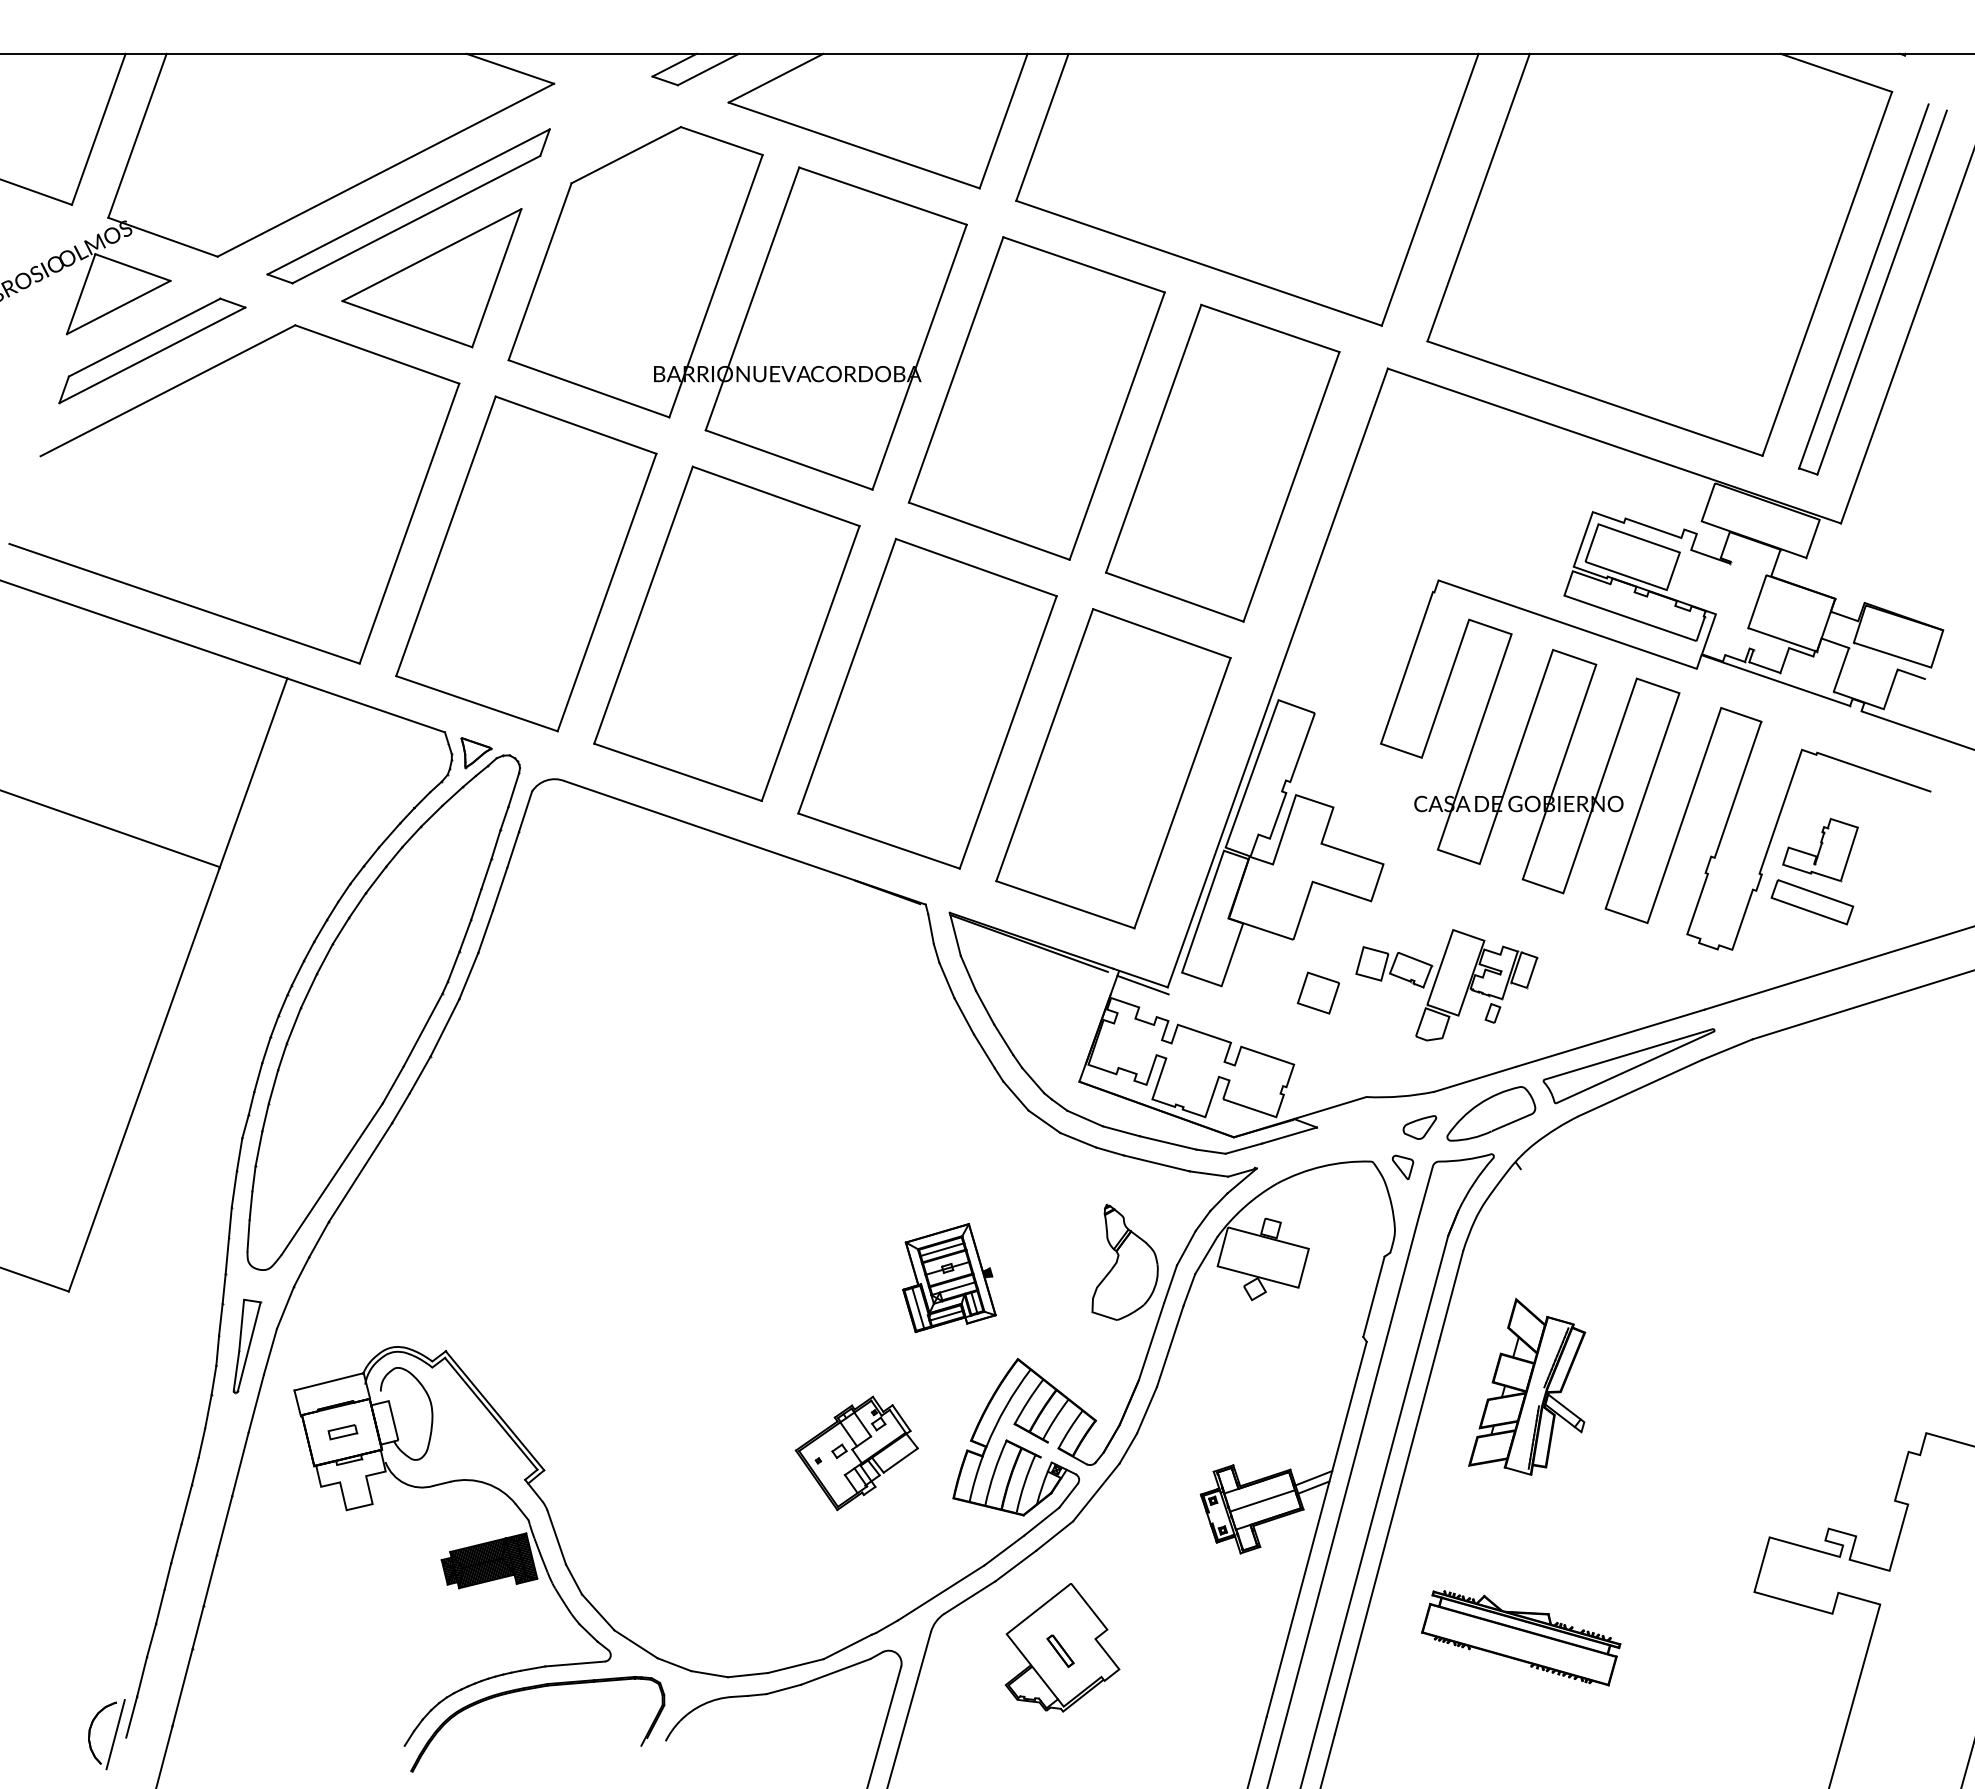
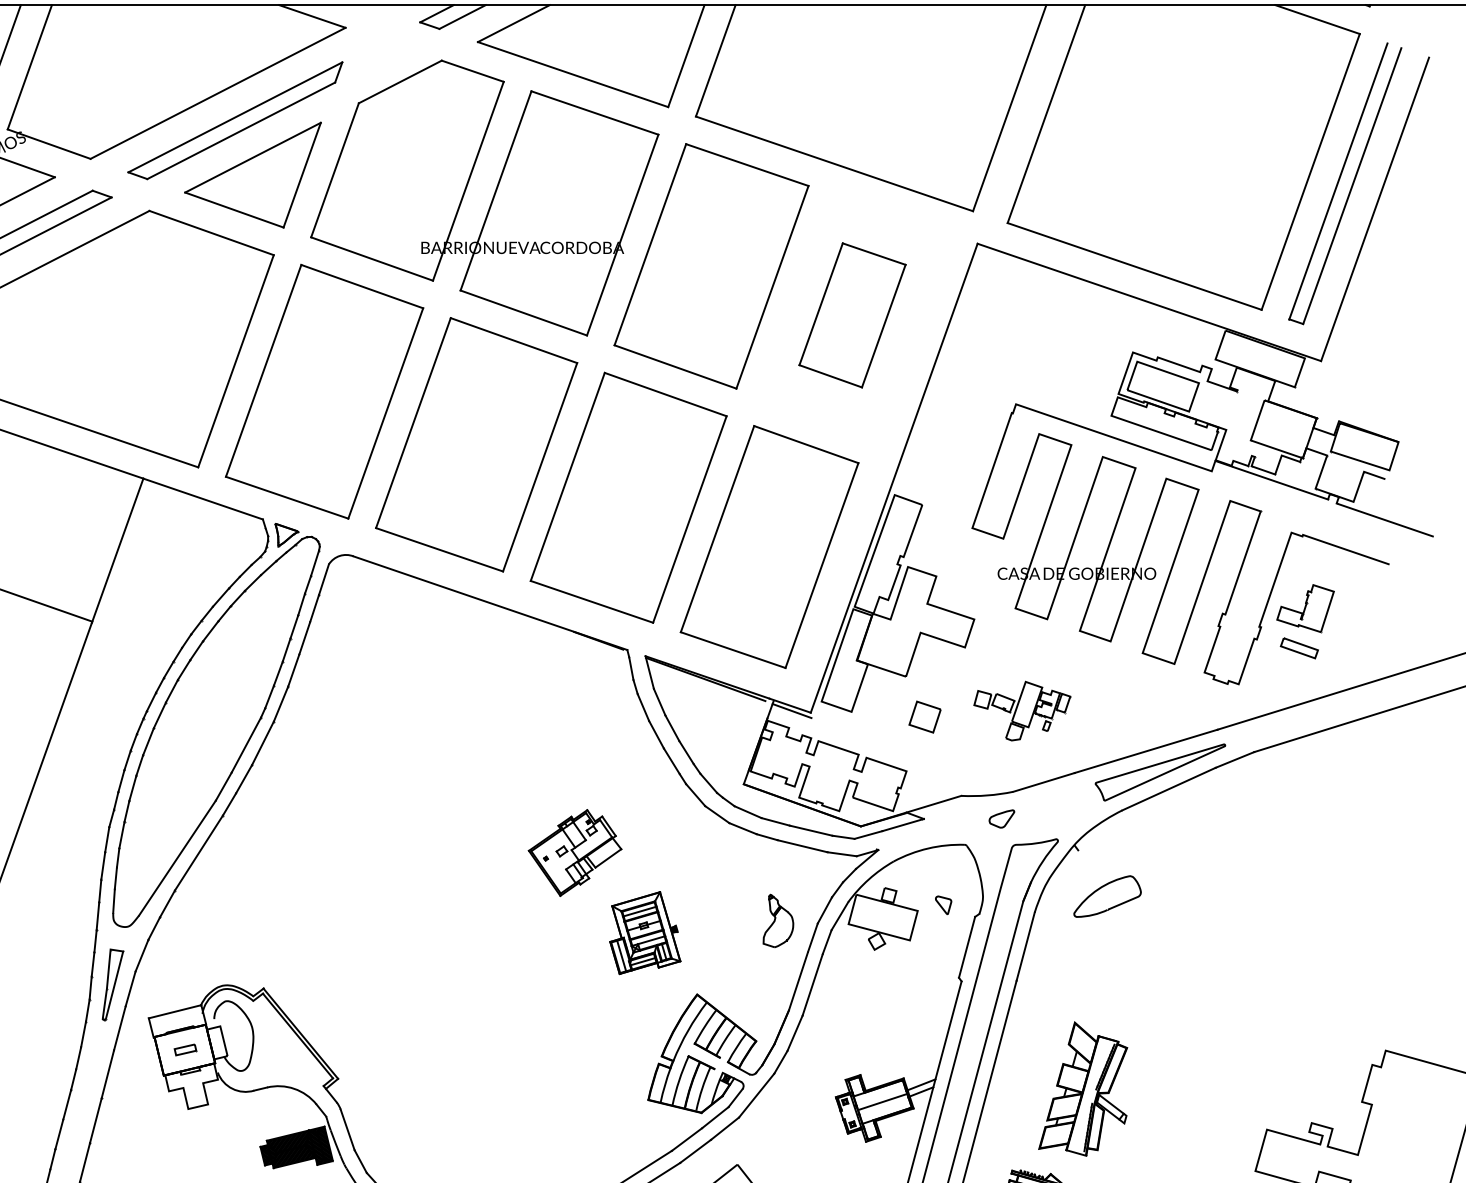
part: (1222, 462) -> (852, 314), size x0.6
part: (1812, 902) -> (1299, 648), size x0.6
part: (1446, 985) -> (1022, 711), size x0.7
part: (1491, 1113) -> (1107, 896), moved
part: (1402, 1166) -> (943, 904), moved
part: (1124, 1261) -> (777, 920), size x0.6
part: (1527, 1386) -> (1083, 1088), moved
part: (856, 1453) -> (574, 853), moved

